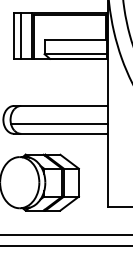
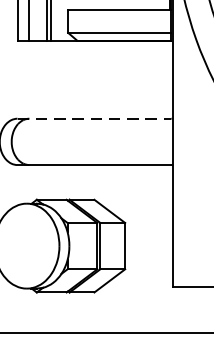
line: (60, 105) -> (94, 117), solid -> dashed
line: (59, 124) -> (92, 149), removed

